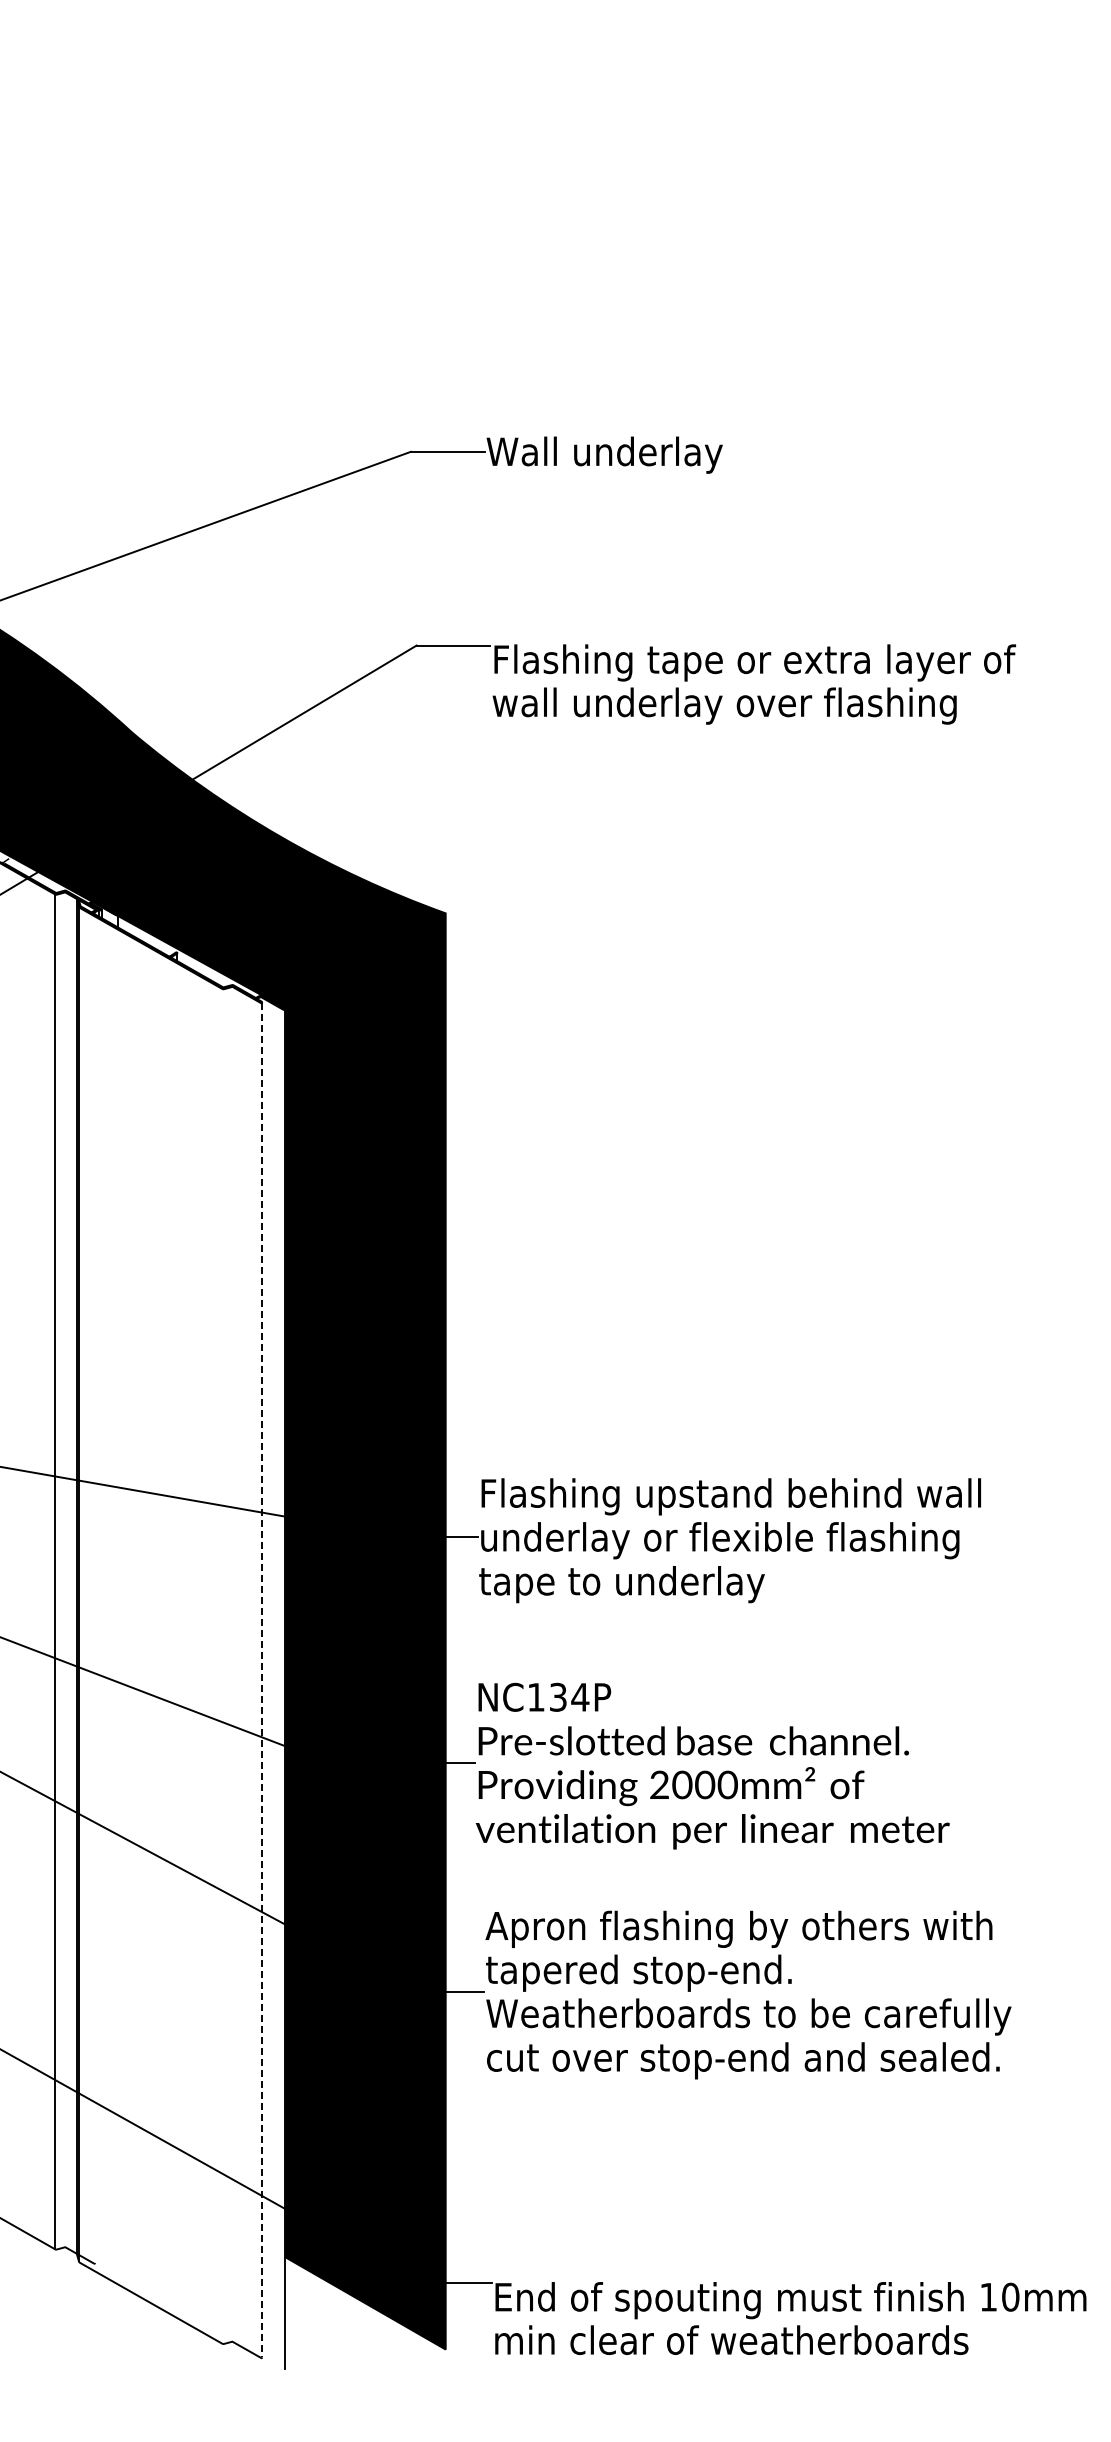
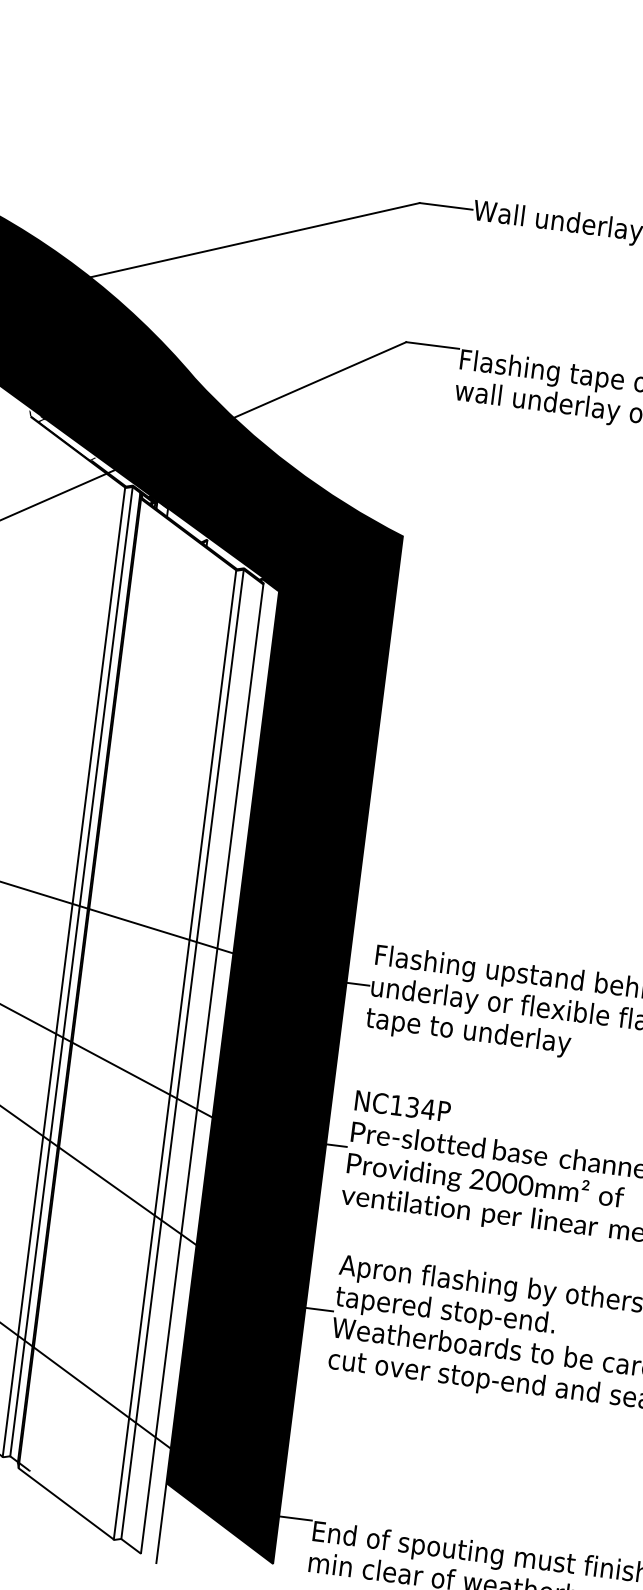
line: (65, 1569) -> (71, 971), added
line: (232, 1663) -> (182, 1053), added
line: (222, 1665) -> (175, 1054), added
line: (262, 1680) -> (202, 1068), dashed -> solid

